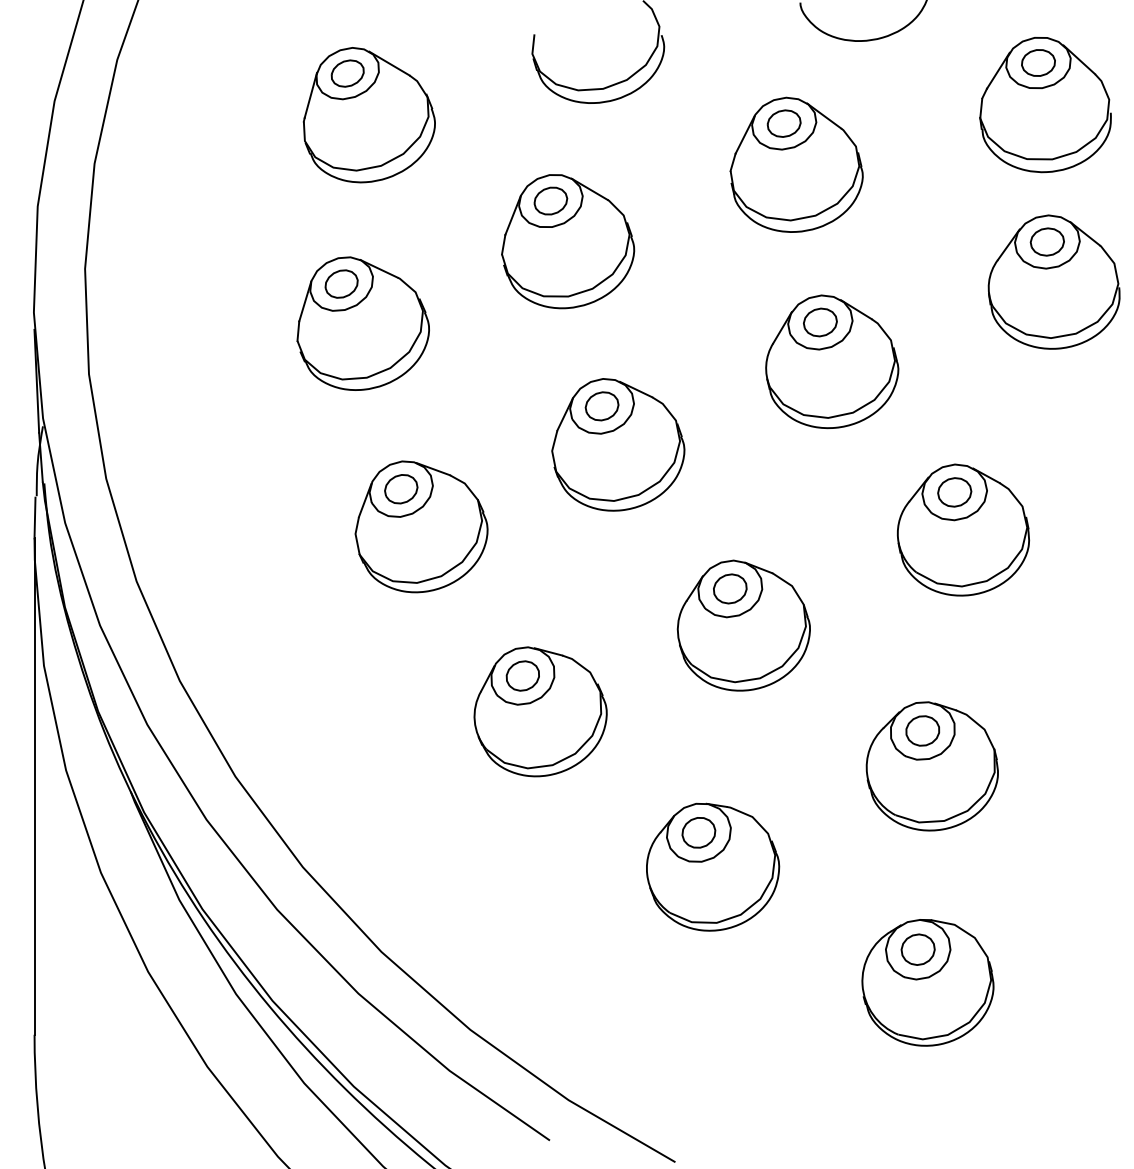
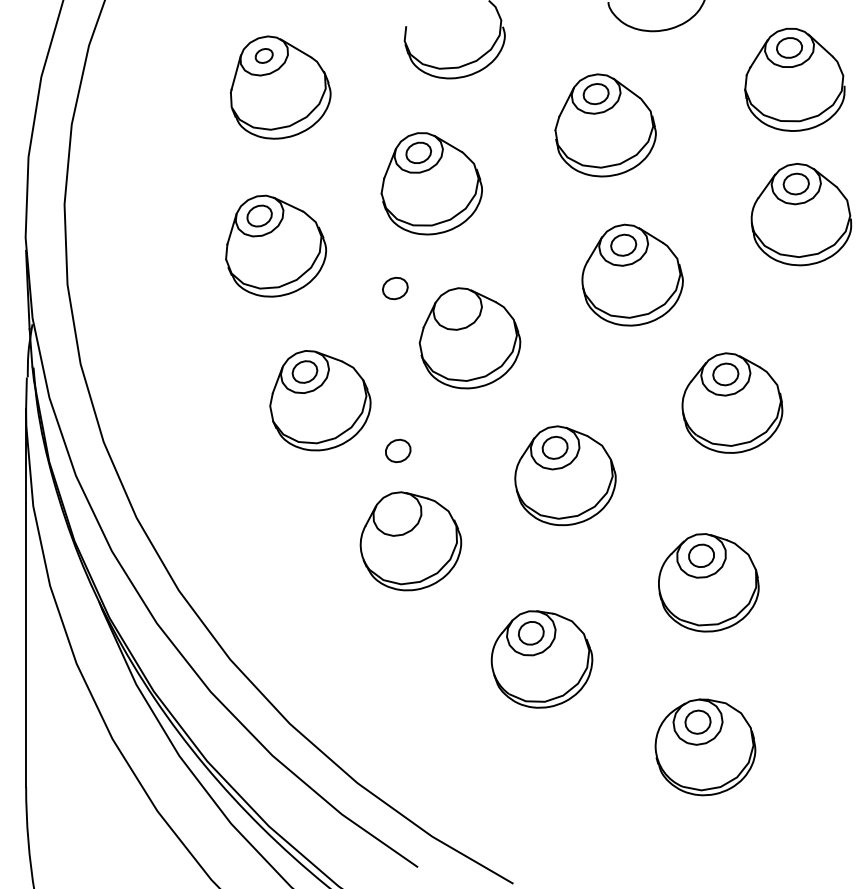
part: (347, 73) -> (264, 55), size x0.7
part: (601, 406) -> (394, 288), moved
part: (522, 675) -> (397, 450), moved

